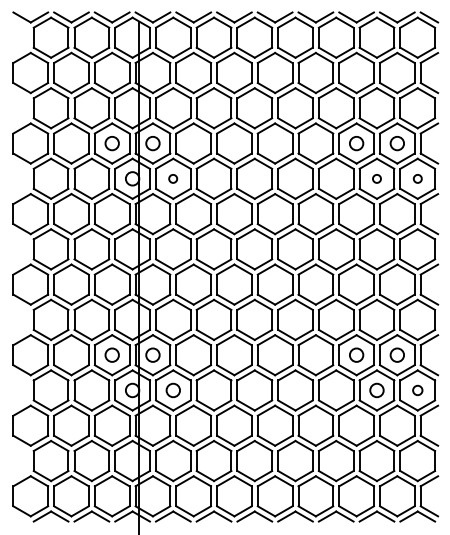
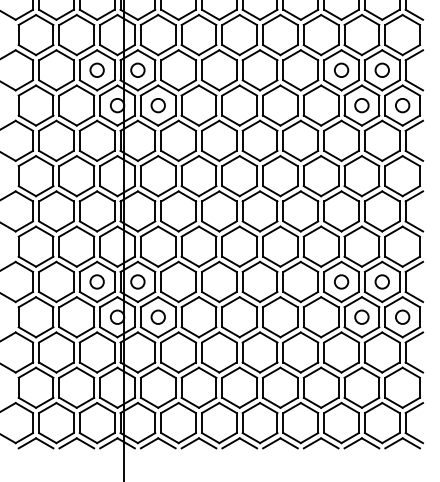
circle: (172, 178) -> (157, 105), size x1.67
circle: (376, 178) -> (361, 105), size x1.67
circle: (417, 178) -> (402, 105), size x1.67
circle: (417, 390) -> (402, 317), size x1.43

